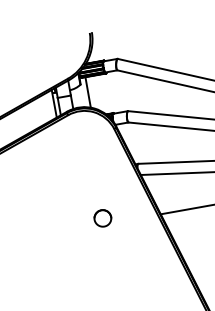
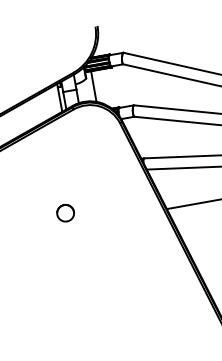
part: (102, 218) -> (65, 213), moved

